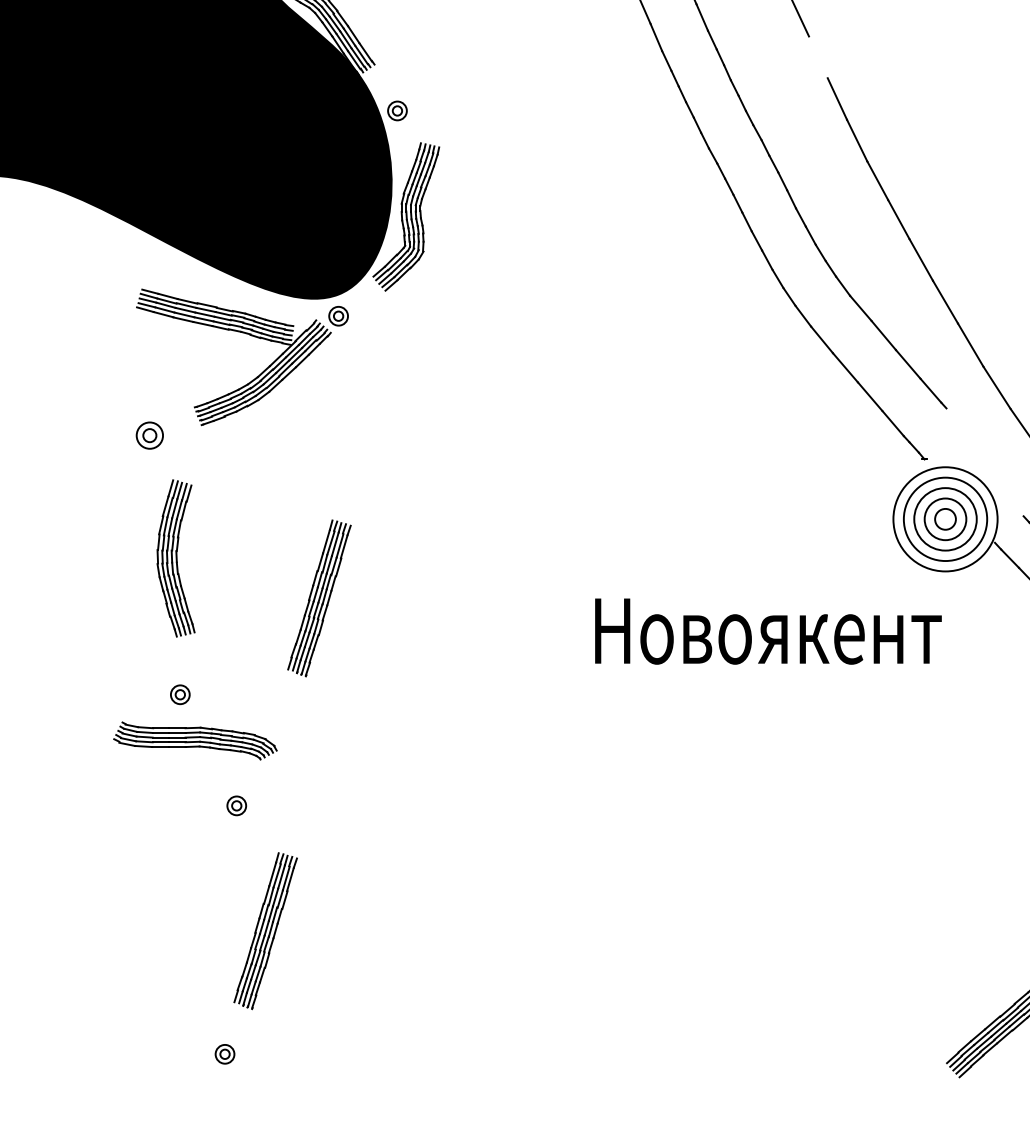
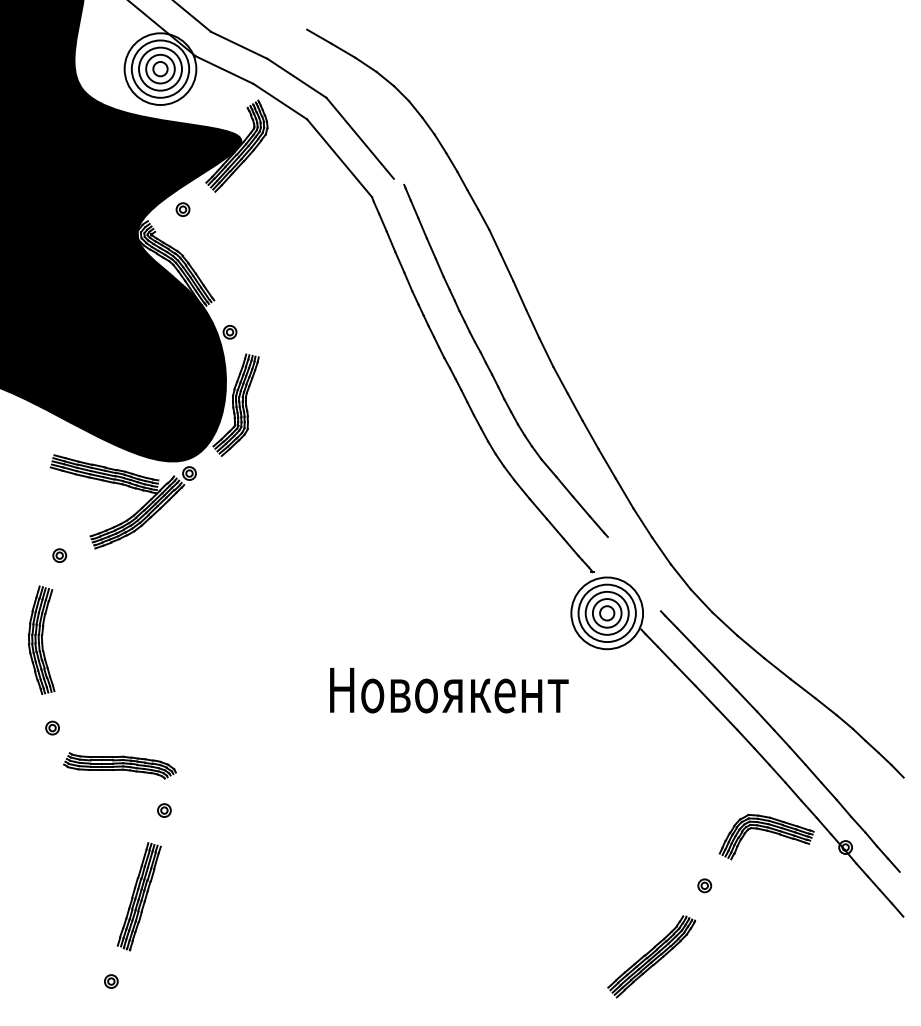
line: (818, 57) -> (519, 295), added
part: (149, 435) -> (59, 555), size x0.71
part: (175, 557) -> (41, 639), moved
part: (318, 598) -> (175, 667), removed
text: (768, 631) -> (449, 690), moved
part: (180, 693) -> (52, 727), moved
part: (194, 740) -> (119, 765), moved
part: (236, 805) -> (164, 810), moved

